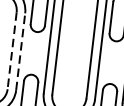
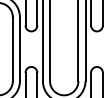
line: (11, 51) -> (12, 49), dashed -> solid
line: (20, 52) -> (19, 49), dashed -> solid

